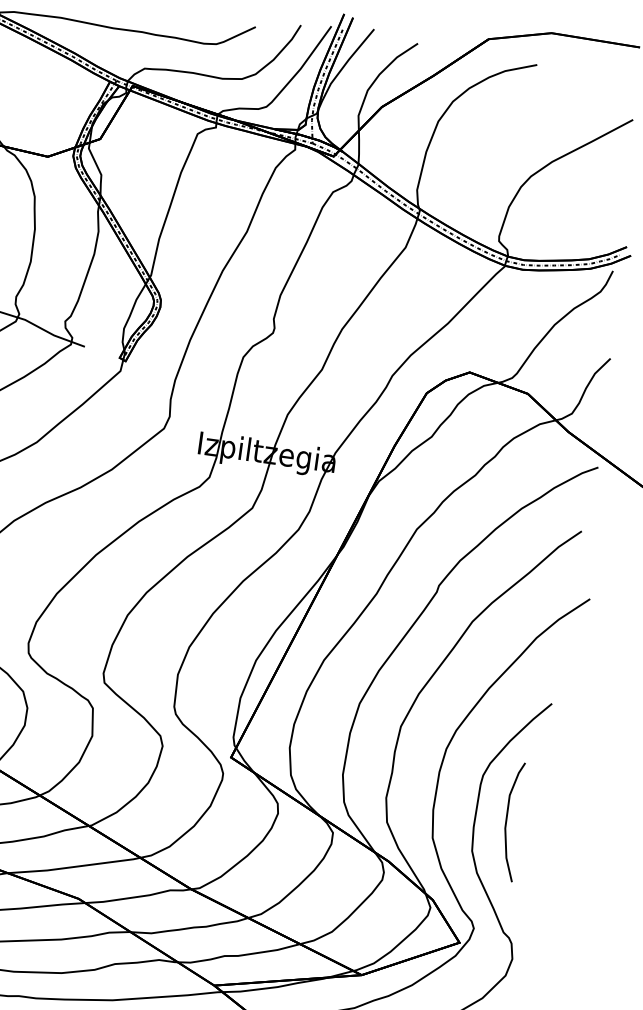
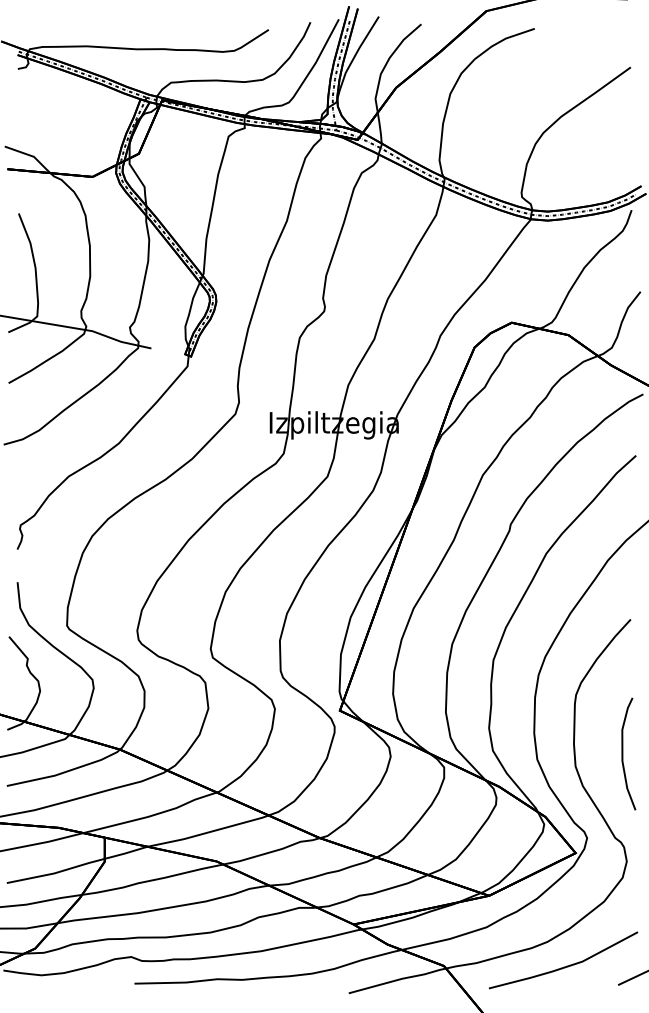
curve: (507, 820) -> (623, 753), moved

